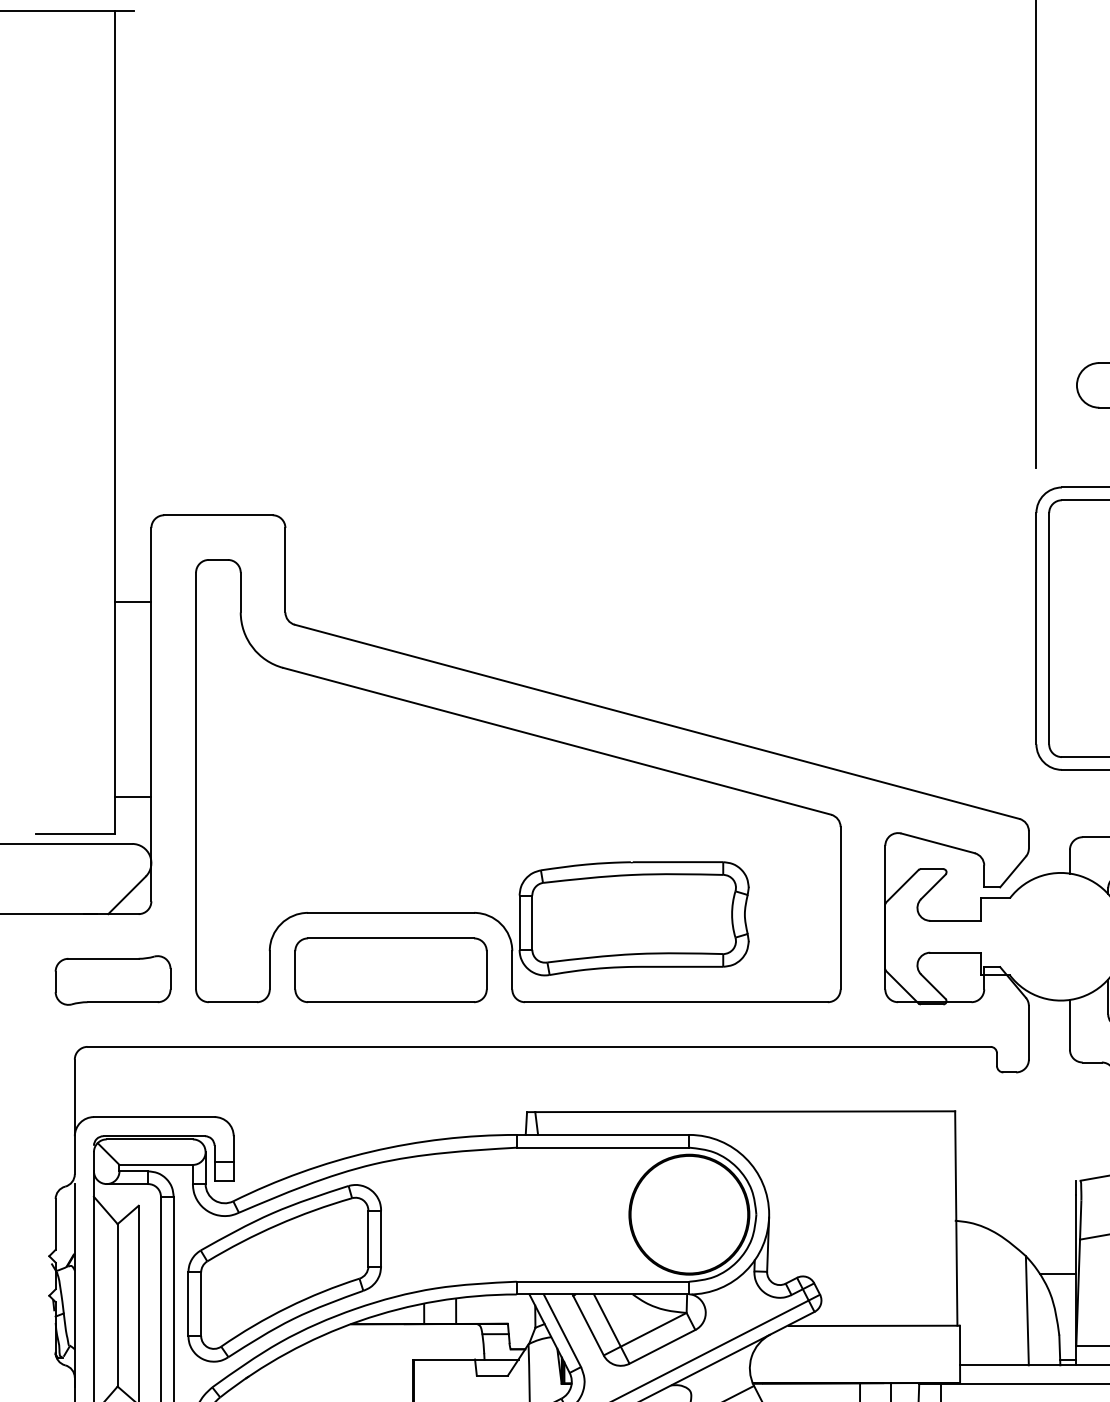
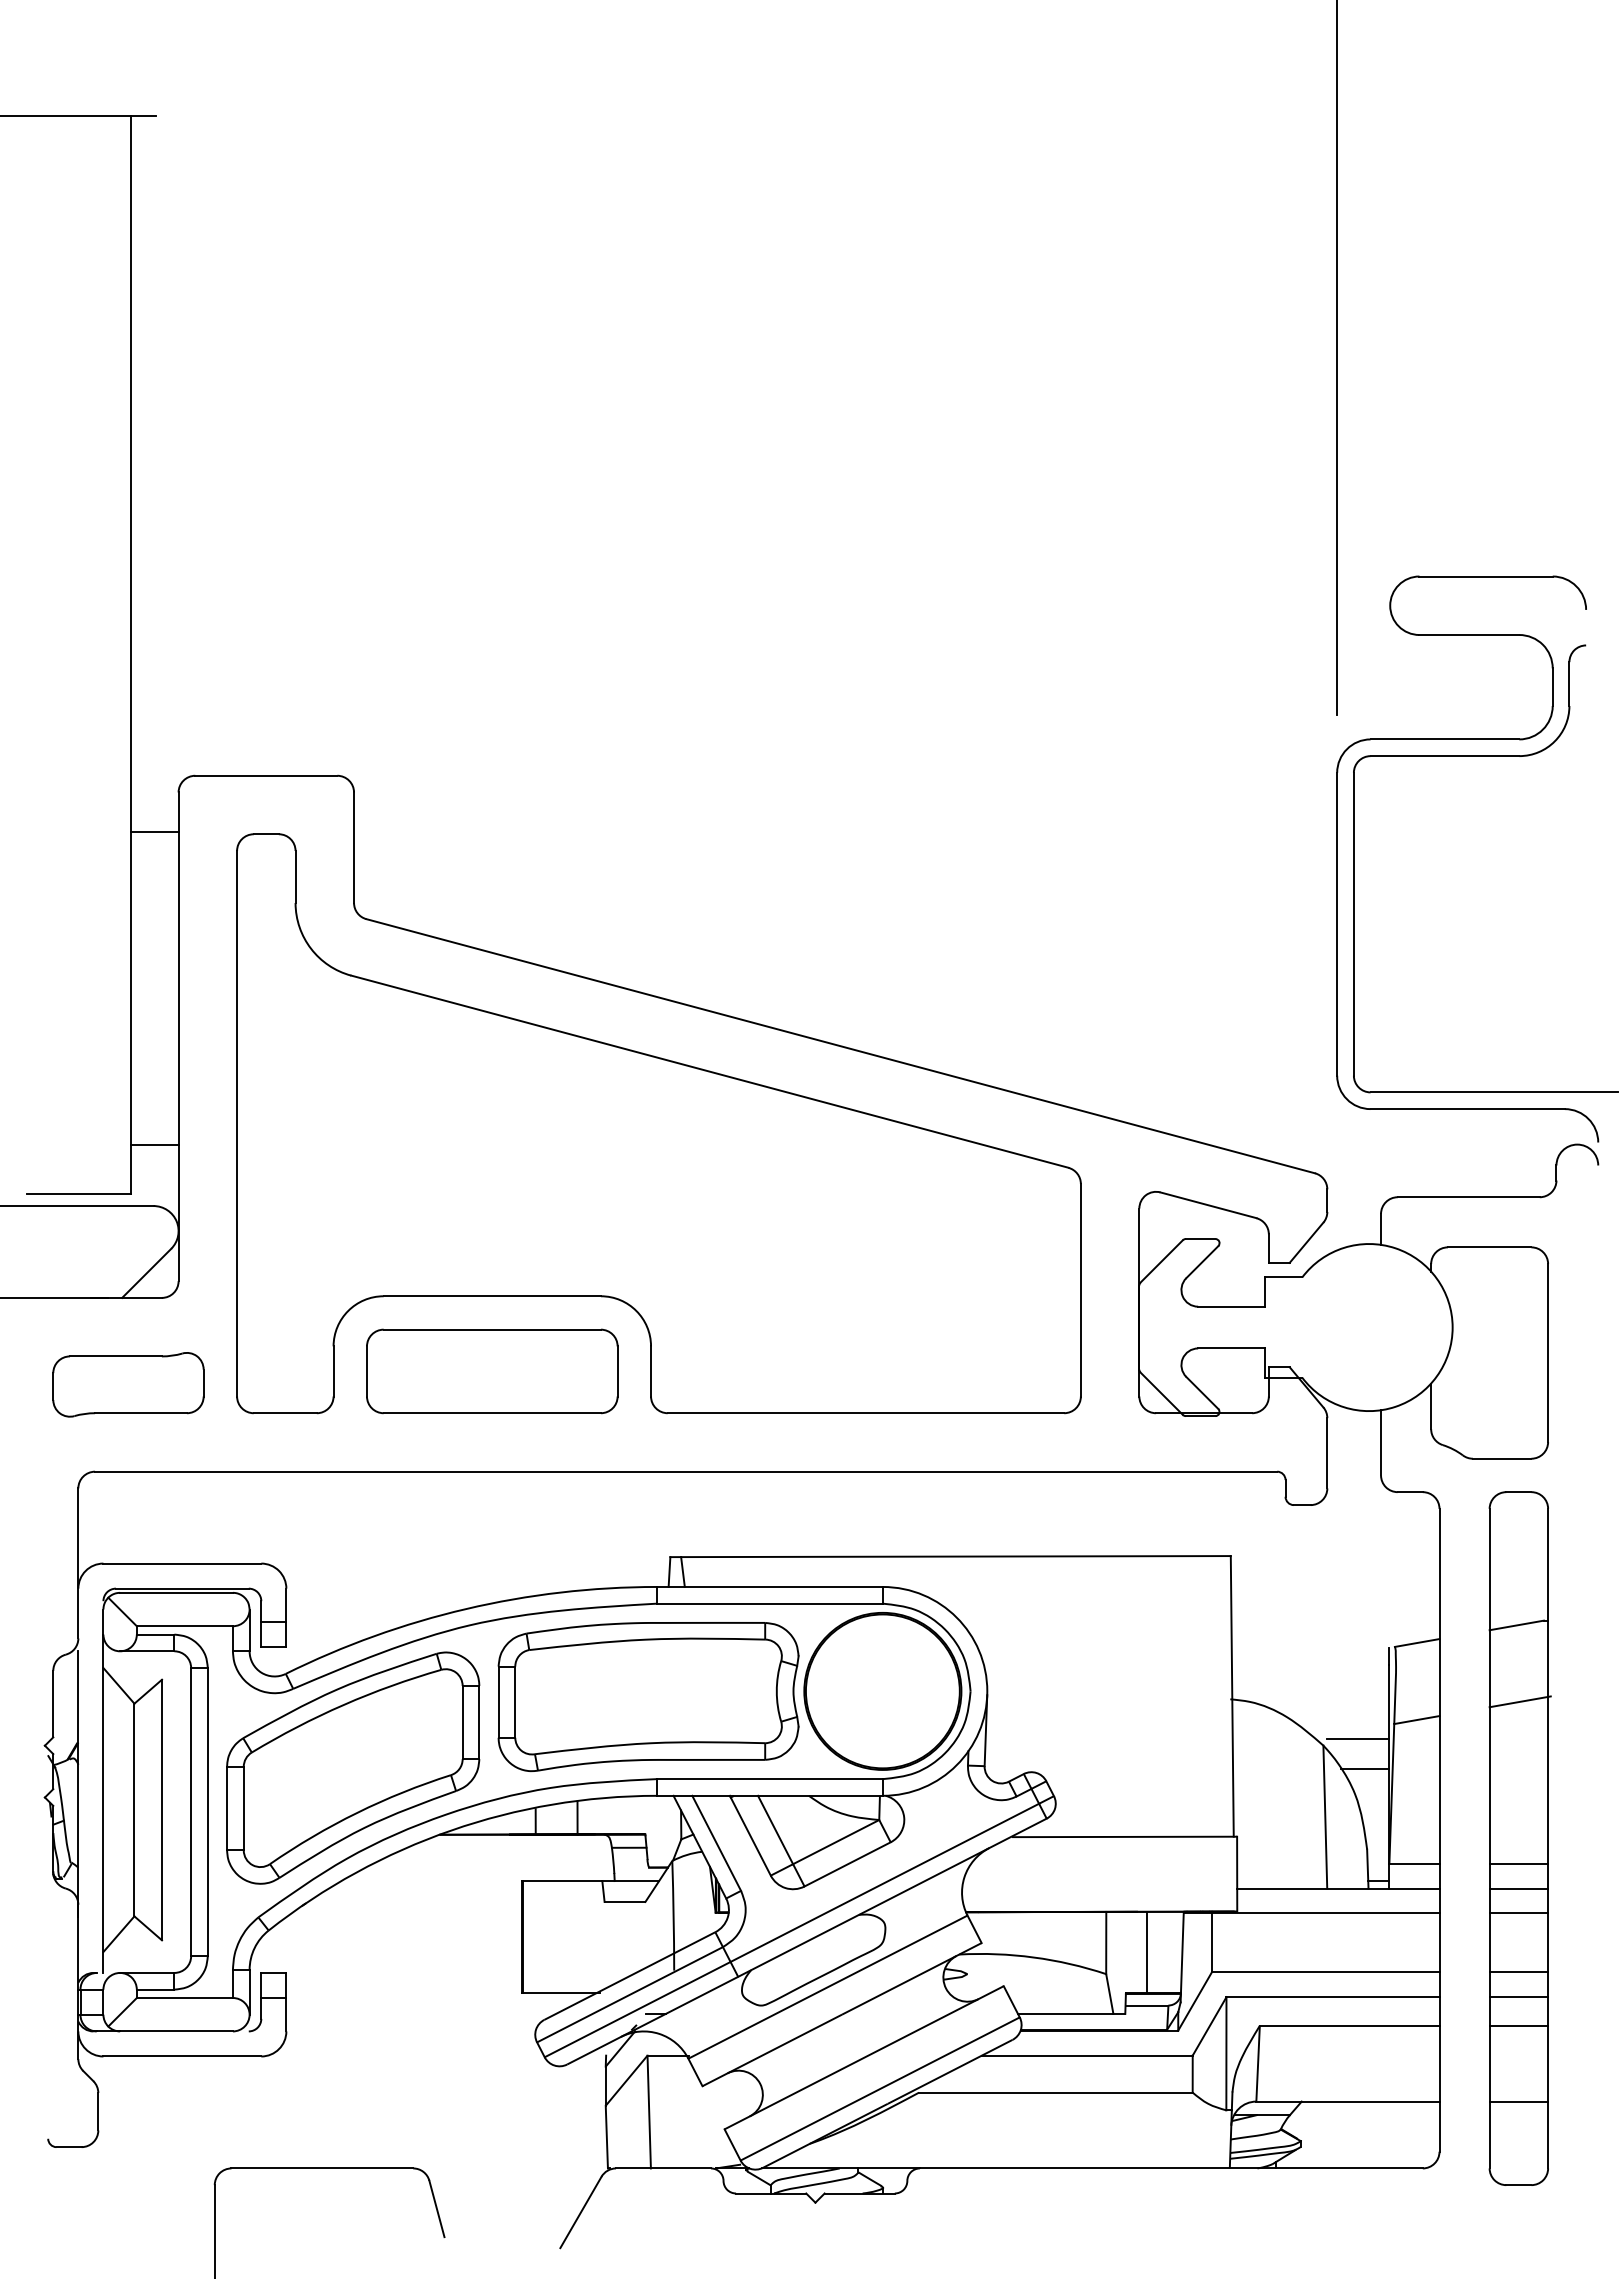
line: (132, 601) -> (154, 831), moved
part: (634, 919) -> (648, 1697), moved
line: (1051, 1251) -> (1357, 1739), added

